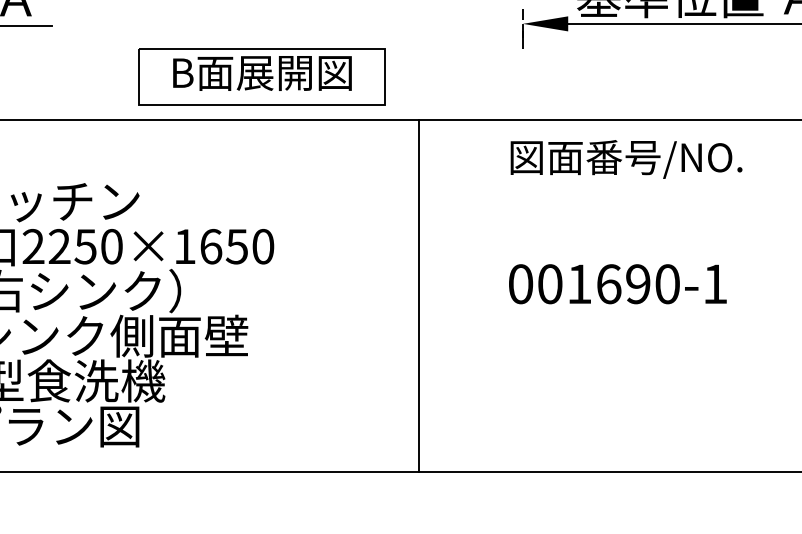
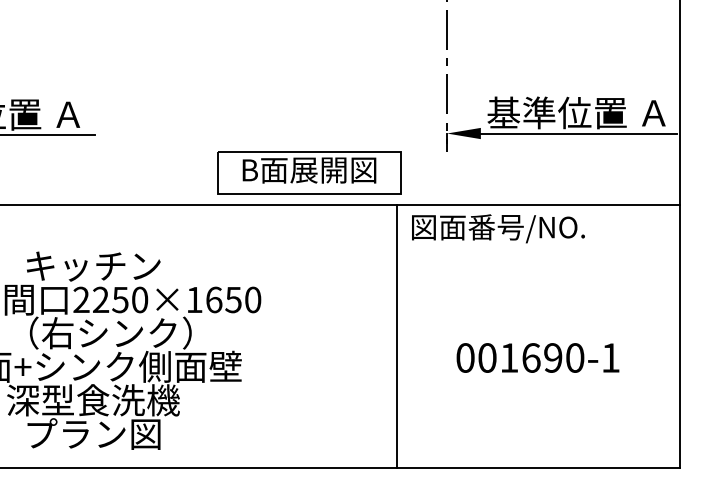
part: (262, 76) -> (309, 172), moved
text: (626, 159) -> (498, 228), moved
text: (617, 283) -> (537, 357), moved
line: (419, 295) -> (396, 336), moved

